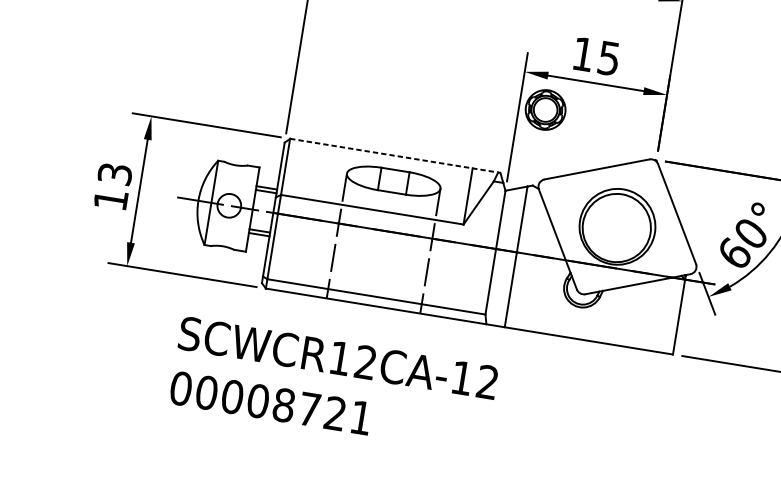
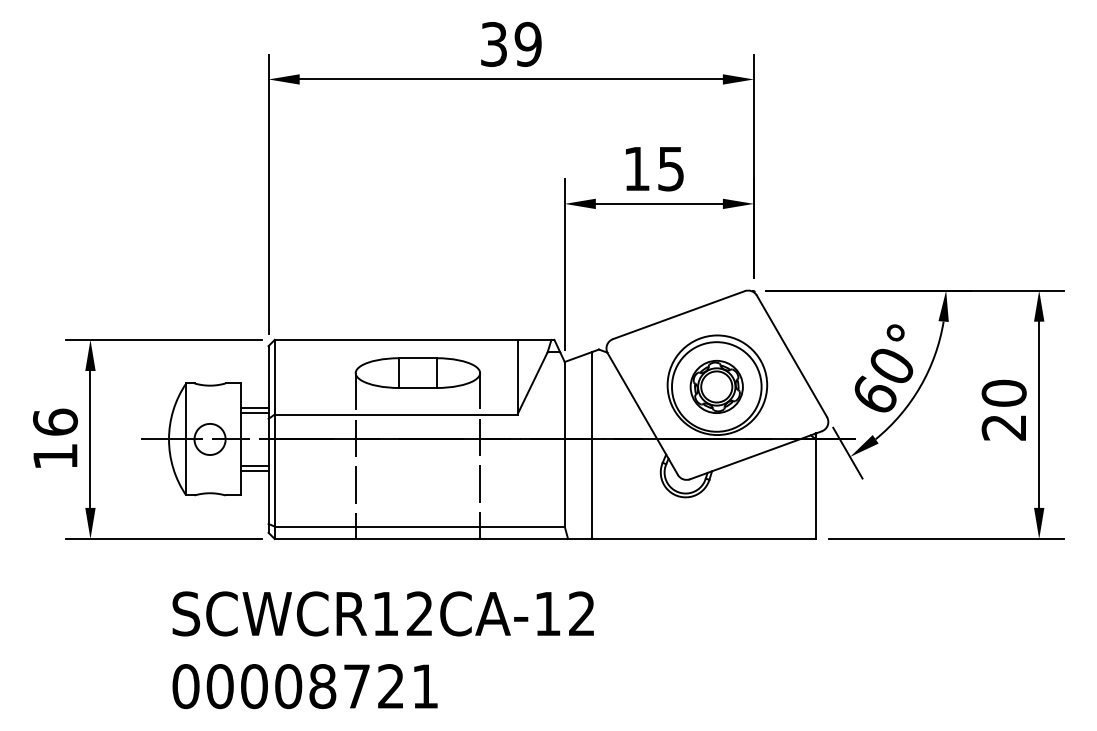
part: (545, 109) -> (716, 386), moved
line: (395, 155) -> (414, 339), dashed -> solid
text: (115, 173) -> (55, 421), 13 -> 16

